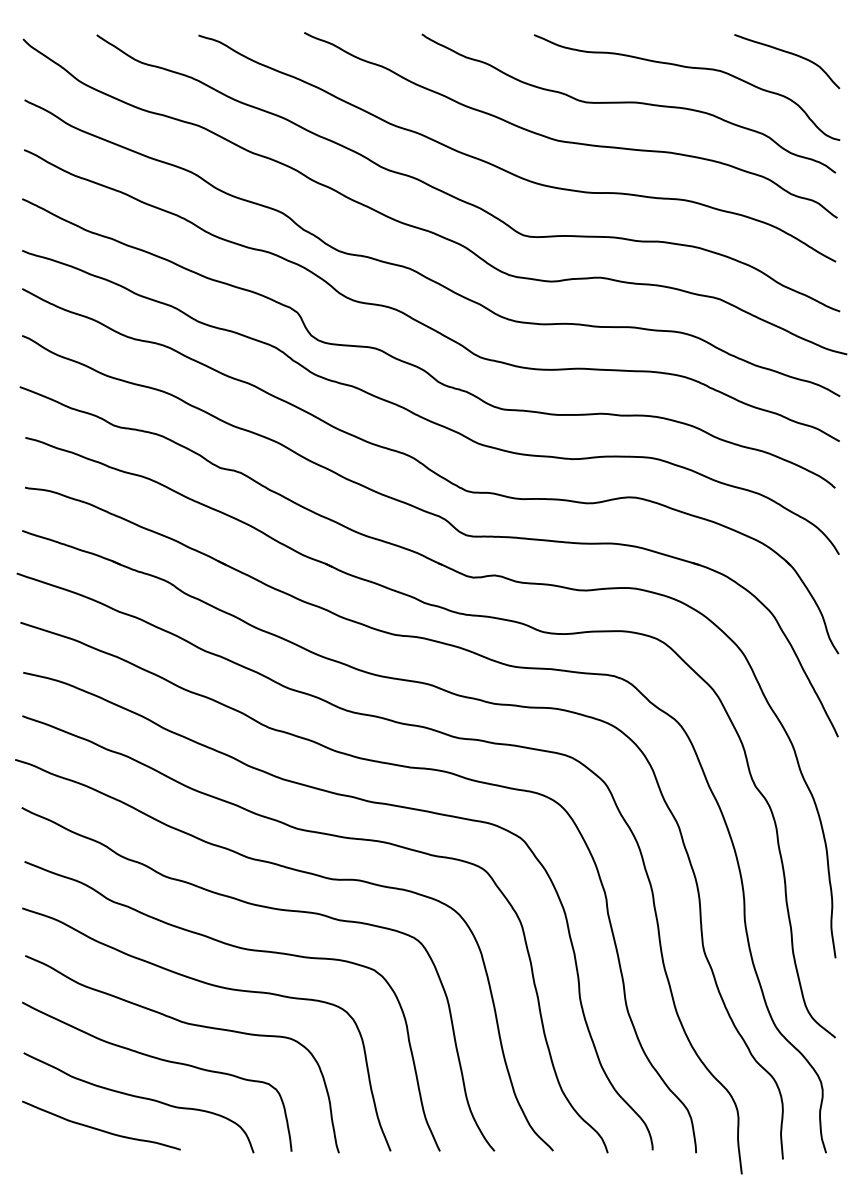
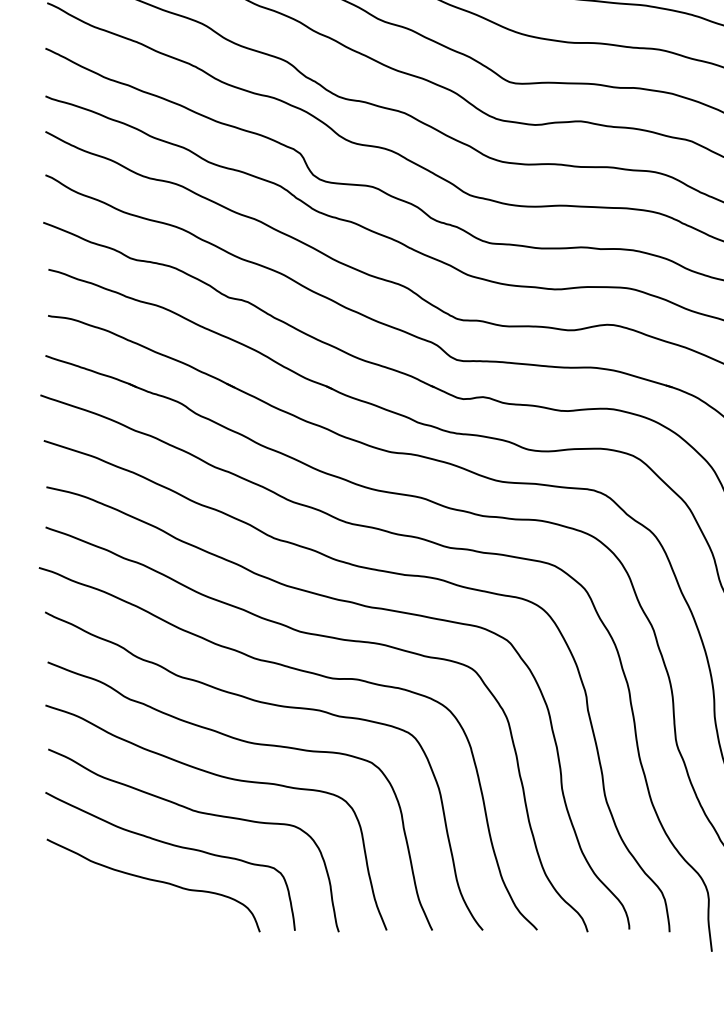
curve: (101, 1129) -> (118, 910), removed

